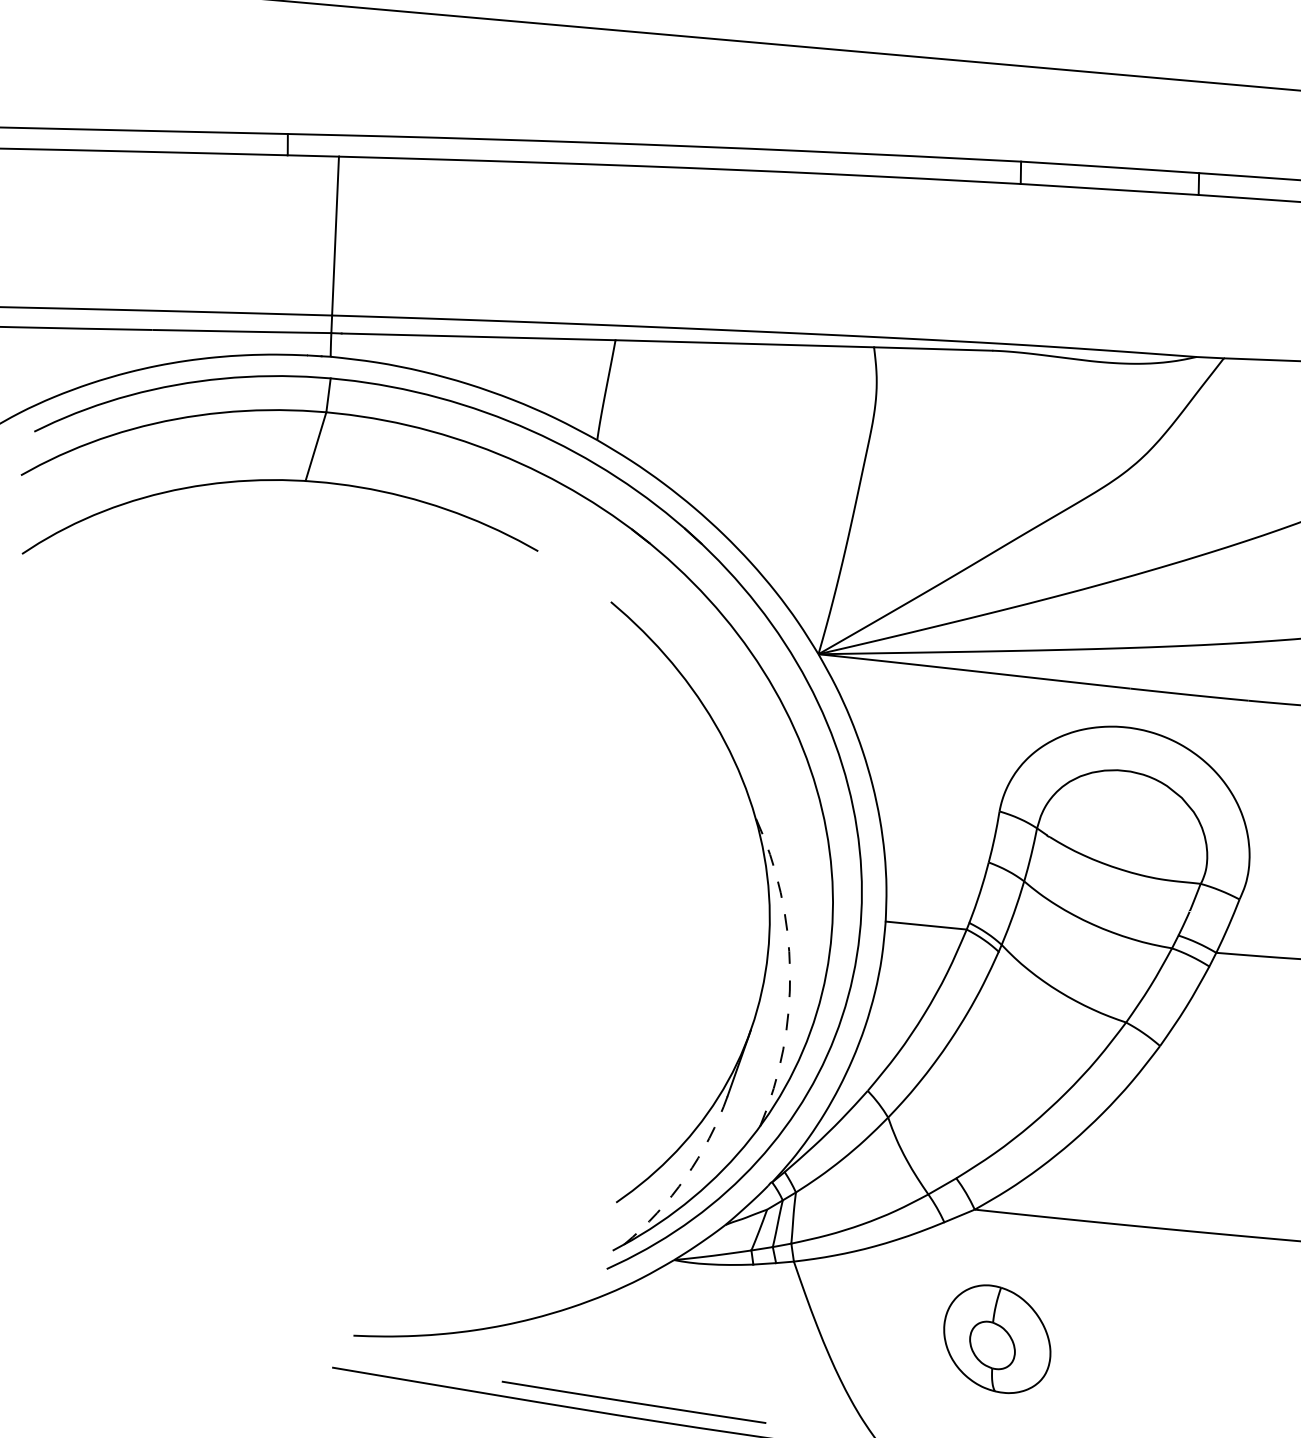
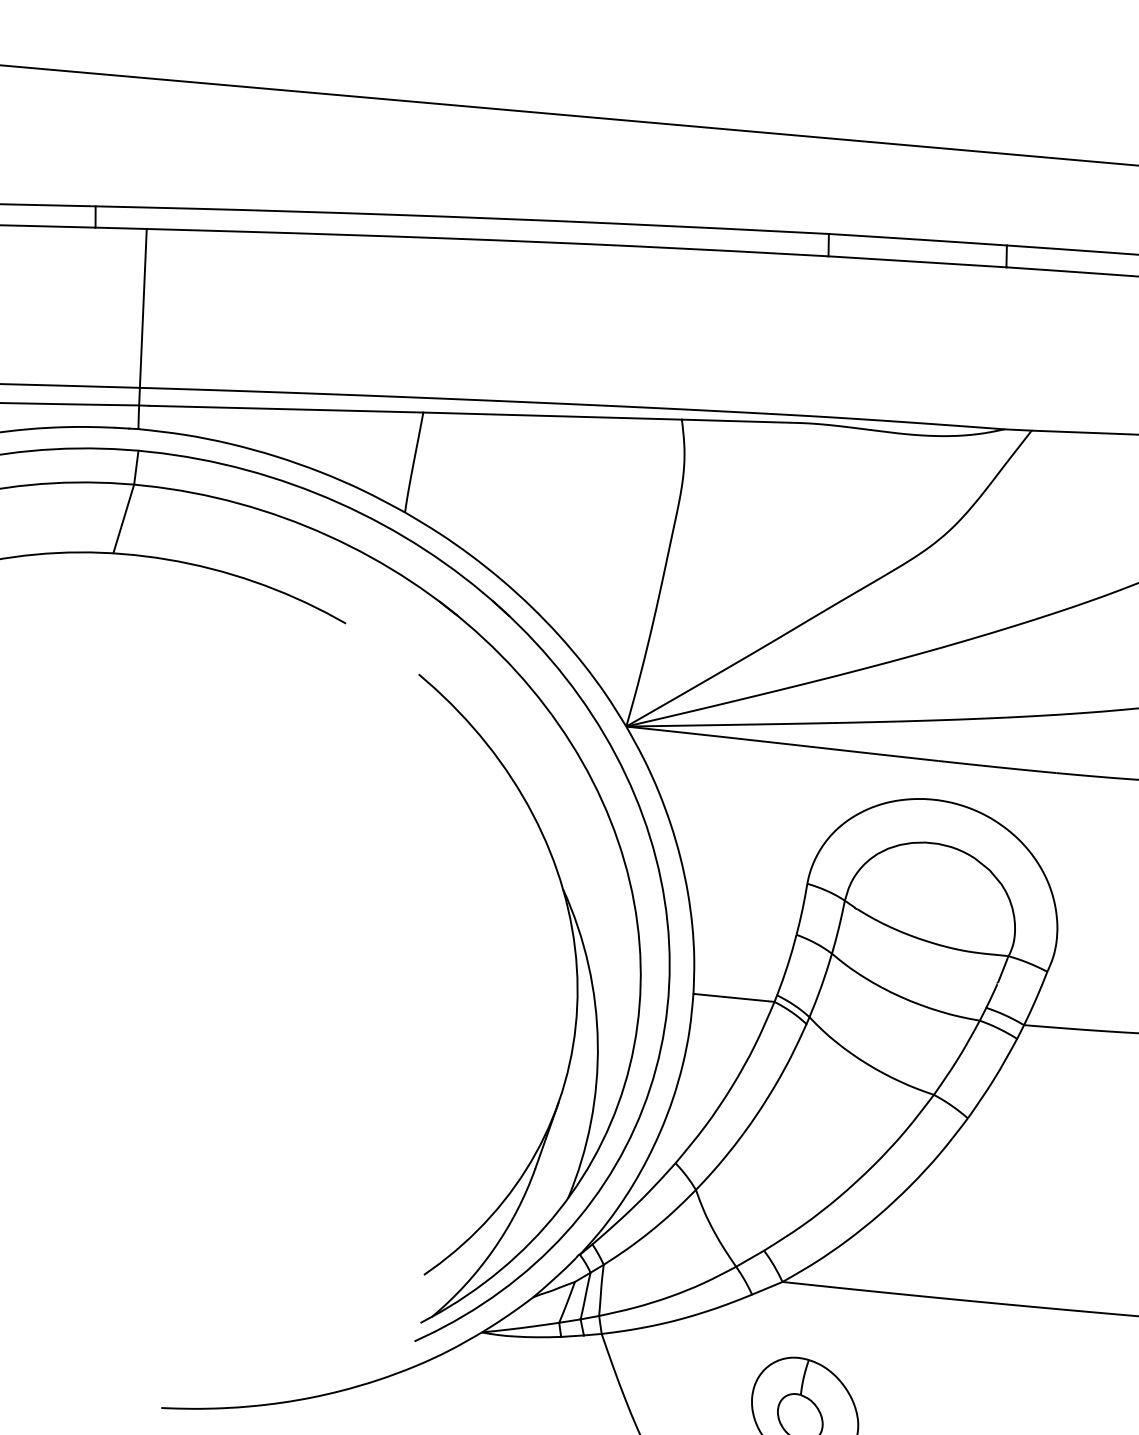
arc: (790, 971) -> (598, 1043), dashed -> solid
arc: (685, 1177) -> (493, 1249), dashed -> solid

